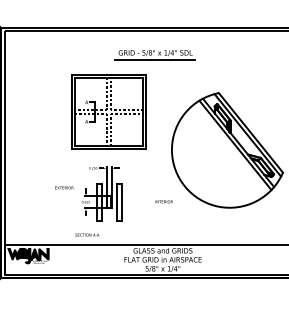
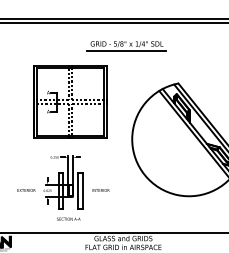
part: (154, 55) -> (125, 46), moved
text: (64, 187) -> (26, 190), moved
text: (163, 201) -> (100, 190), moved
text: (87, 234) -> (68, 218), moved

